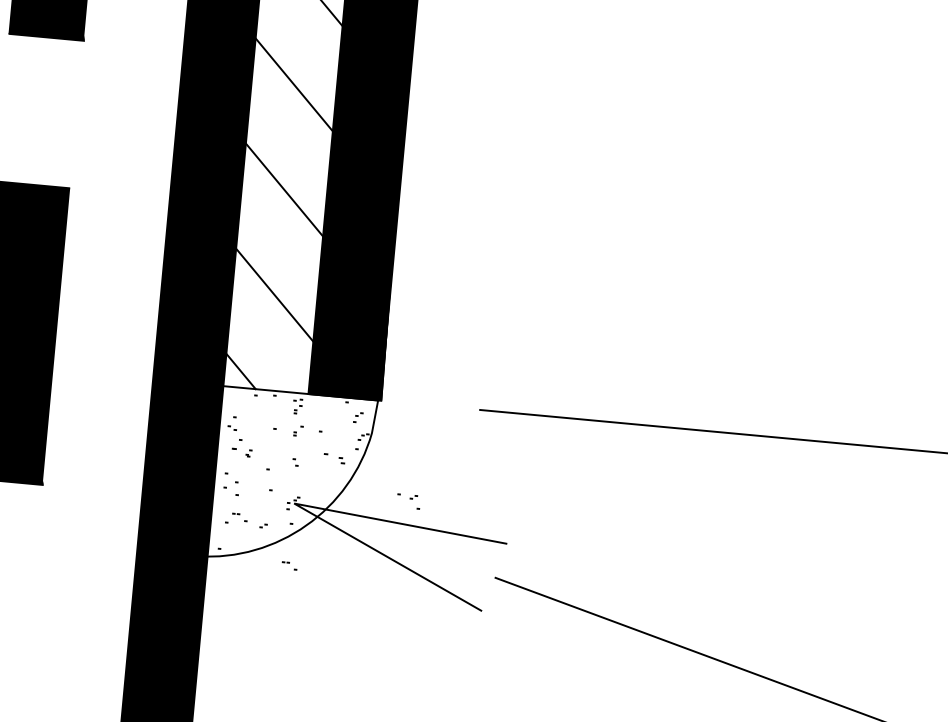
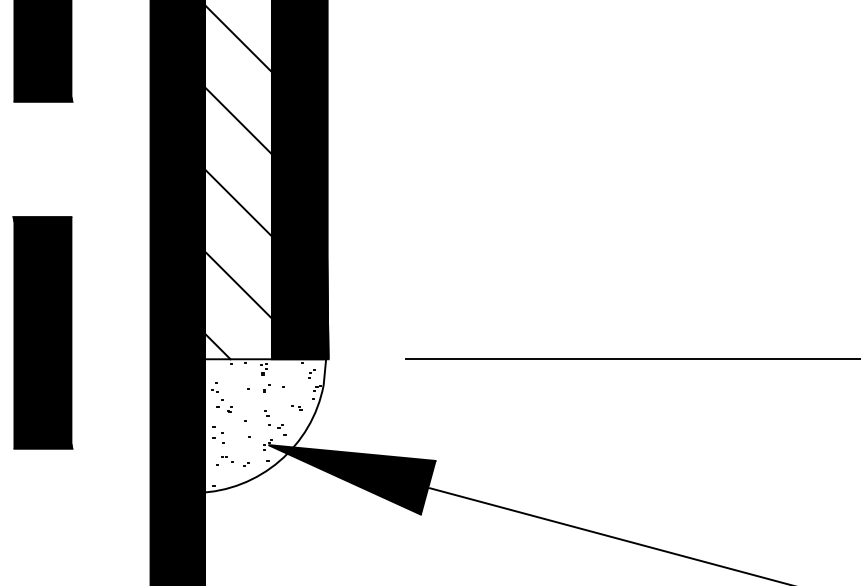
part: (334, 458) -> (296, 407), size x0.62
part: (409, 500) -> (277, 429), moved
fill: (397, 557) -> (352, 479), added
part: (289, 565) -> (269, 493), removed

